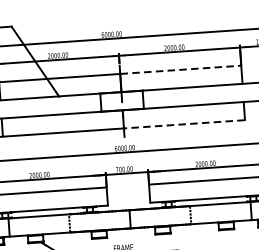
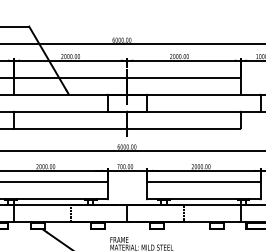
line: (181, 69) -> (184, 77), dashed -> solid
line: (183, 124) -> (183, 128), dashed -> solid

